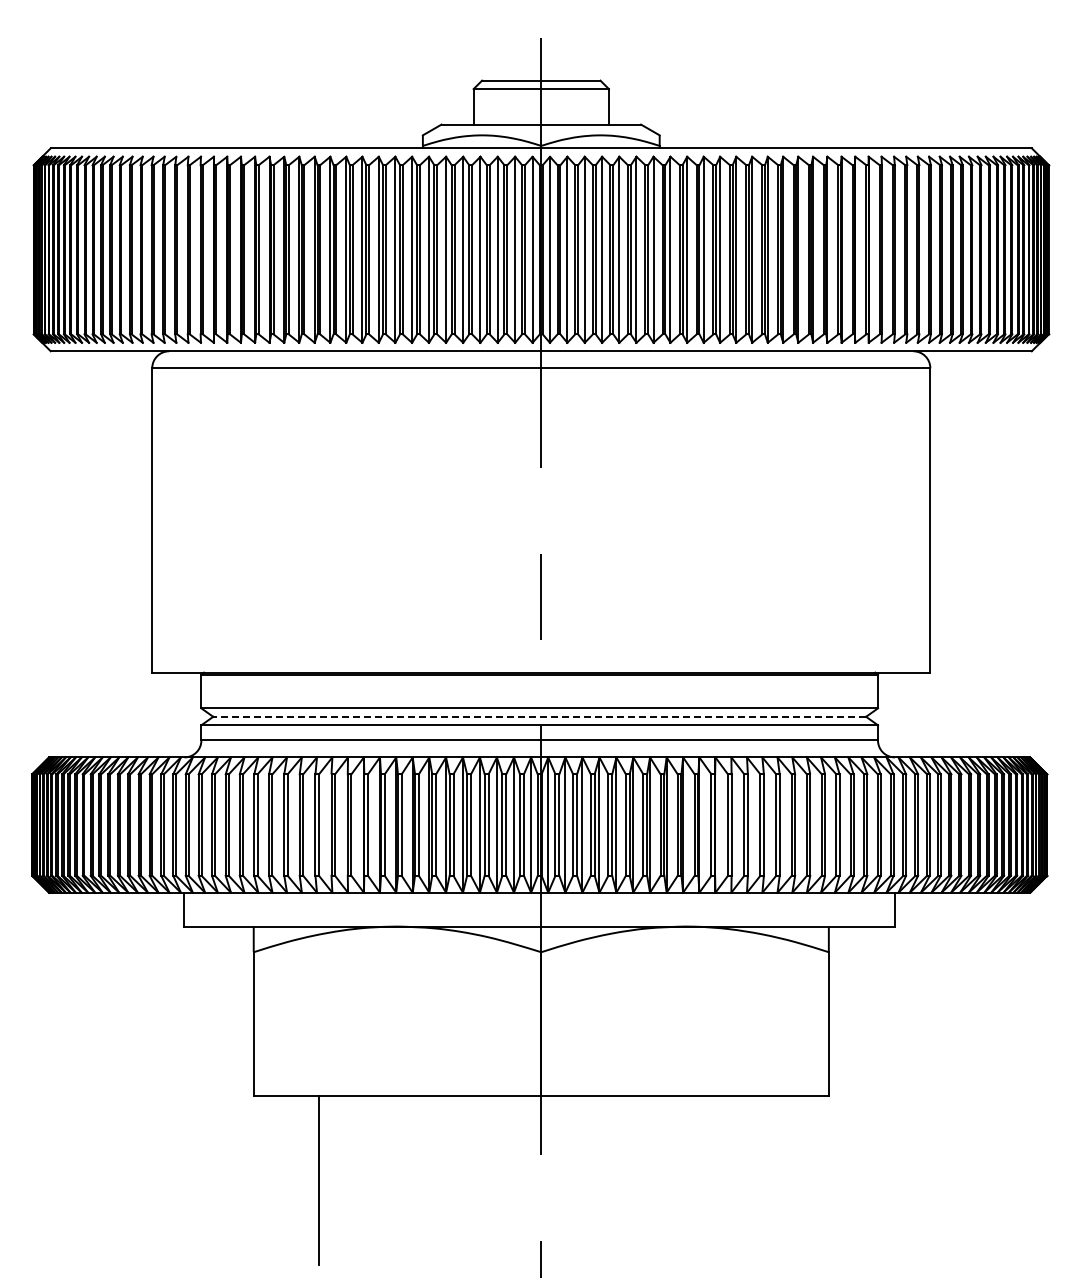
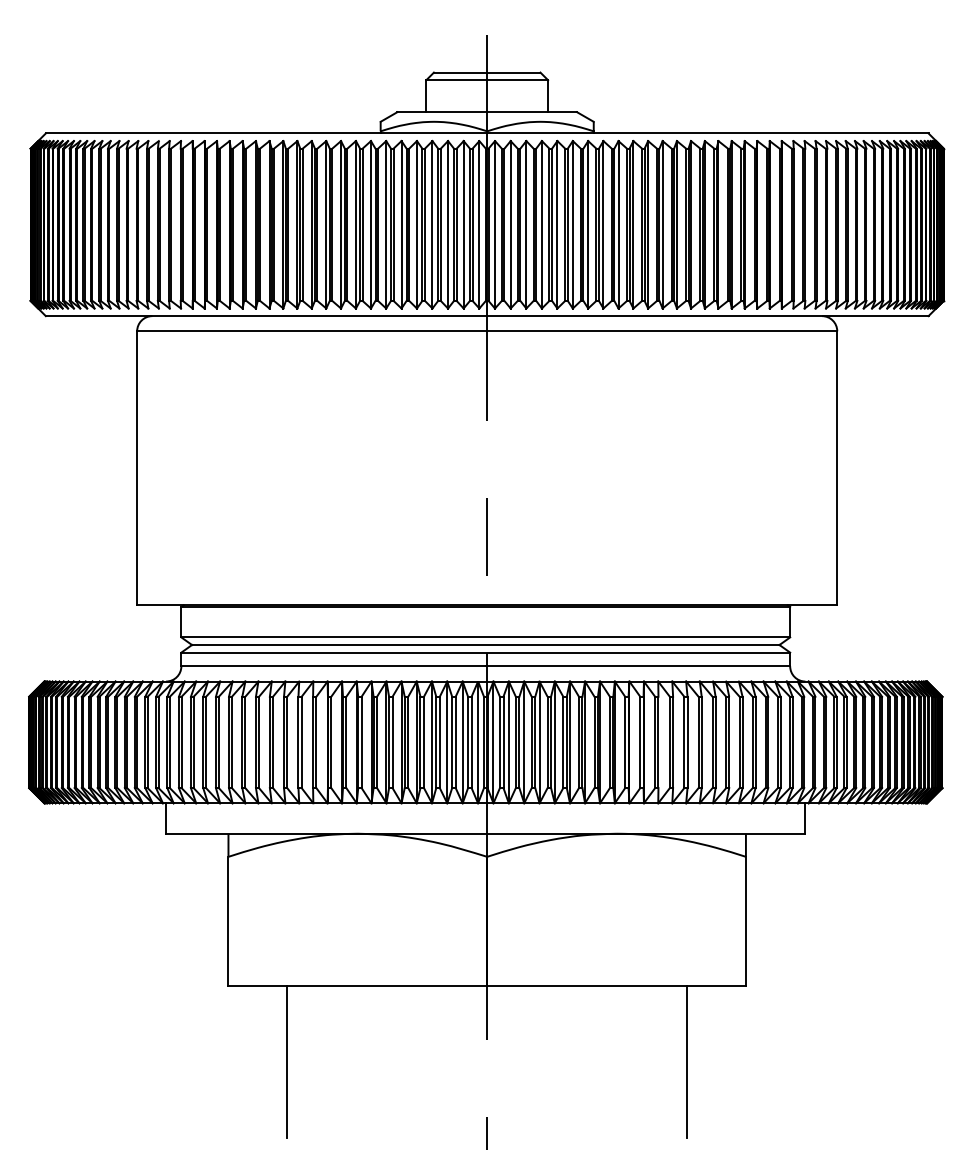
line: (539, 716) -> (485, 644), dashed -> solid
line: (763, 1179) -> (687, 1061), added

